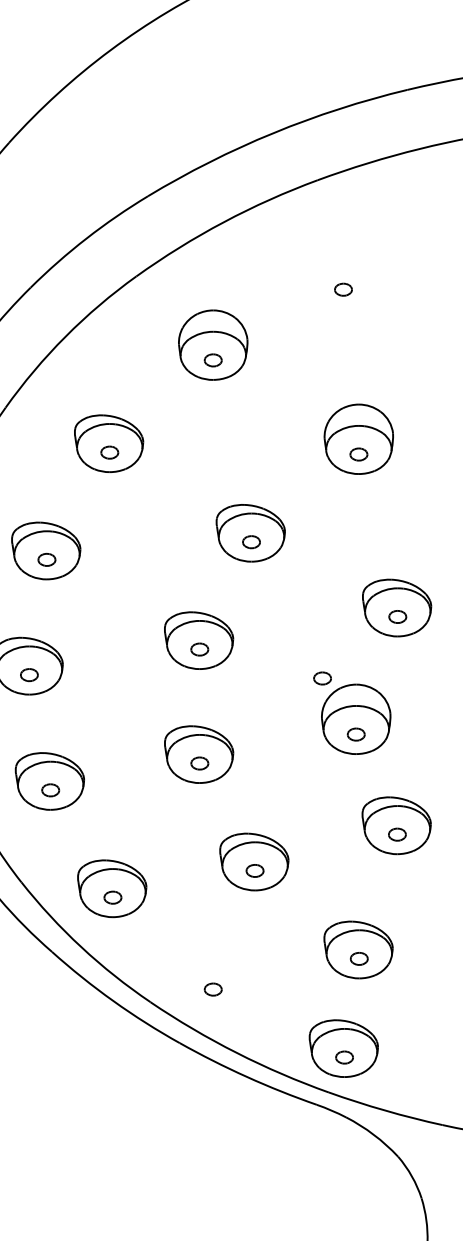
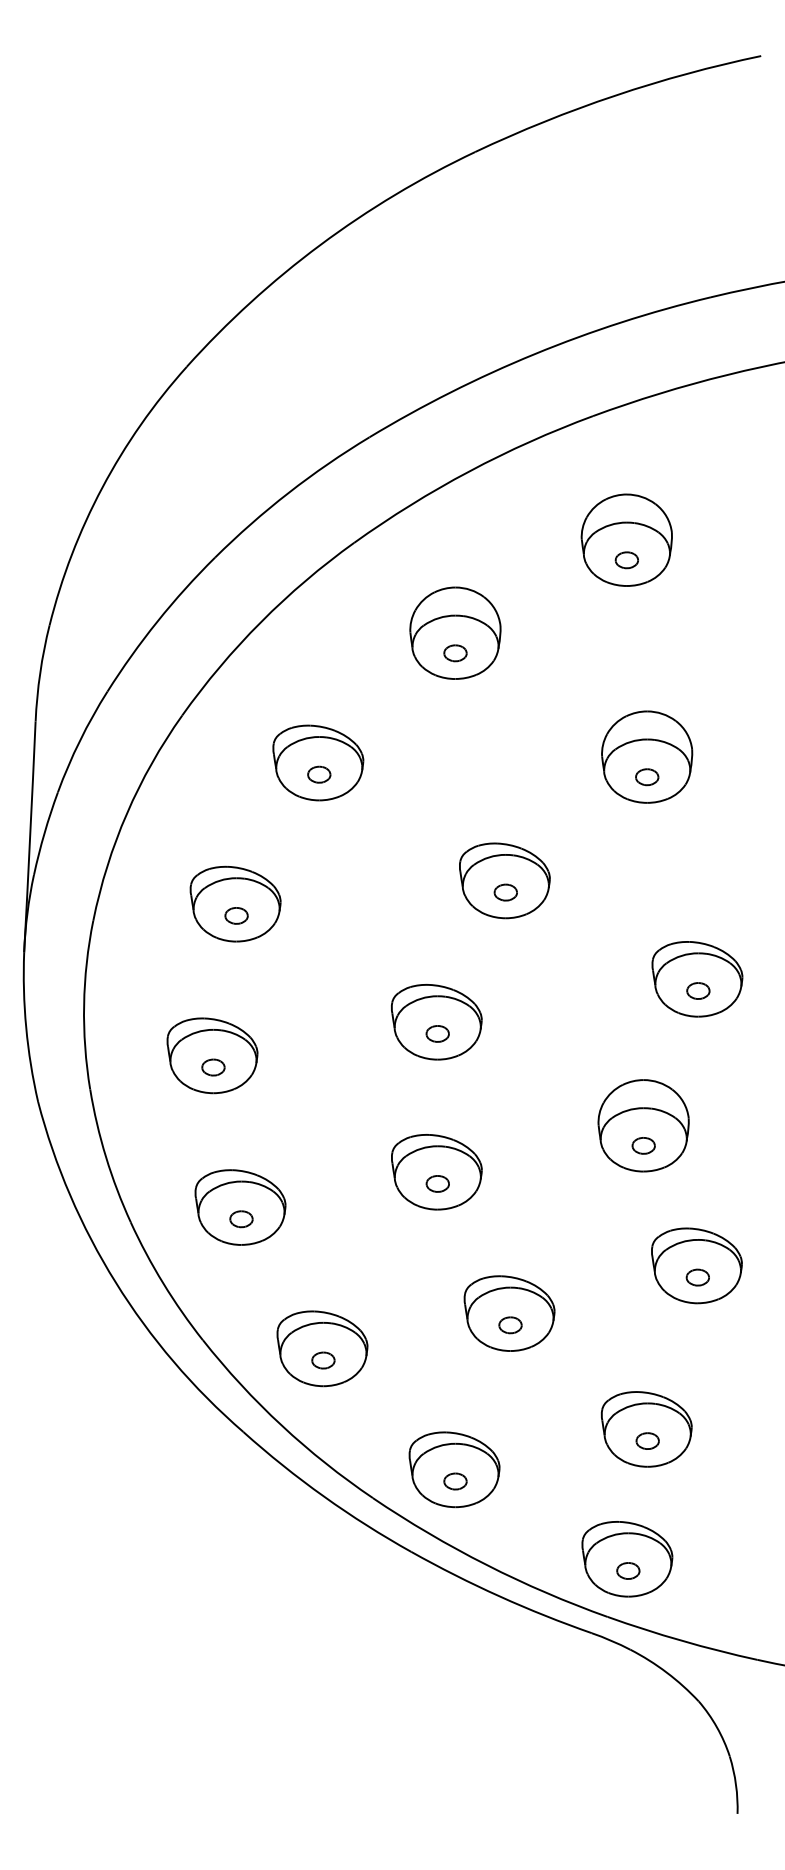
part: (343, 273) -> (626, 539), added
part: (322, 678) -> (599, 1071), removed
part: (212, 980) -> (454, 1469), added

